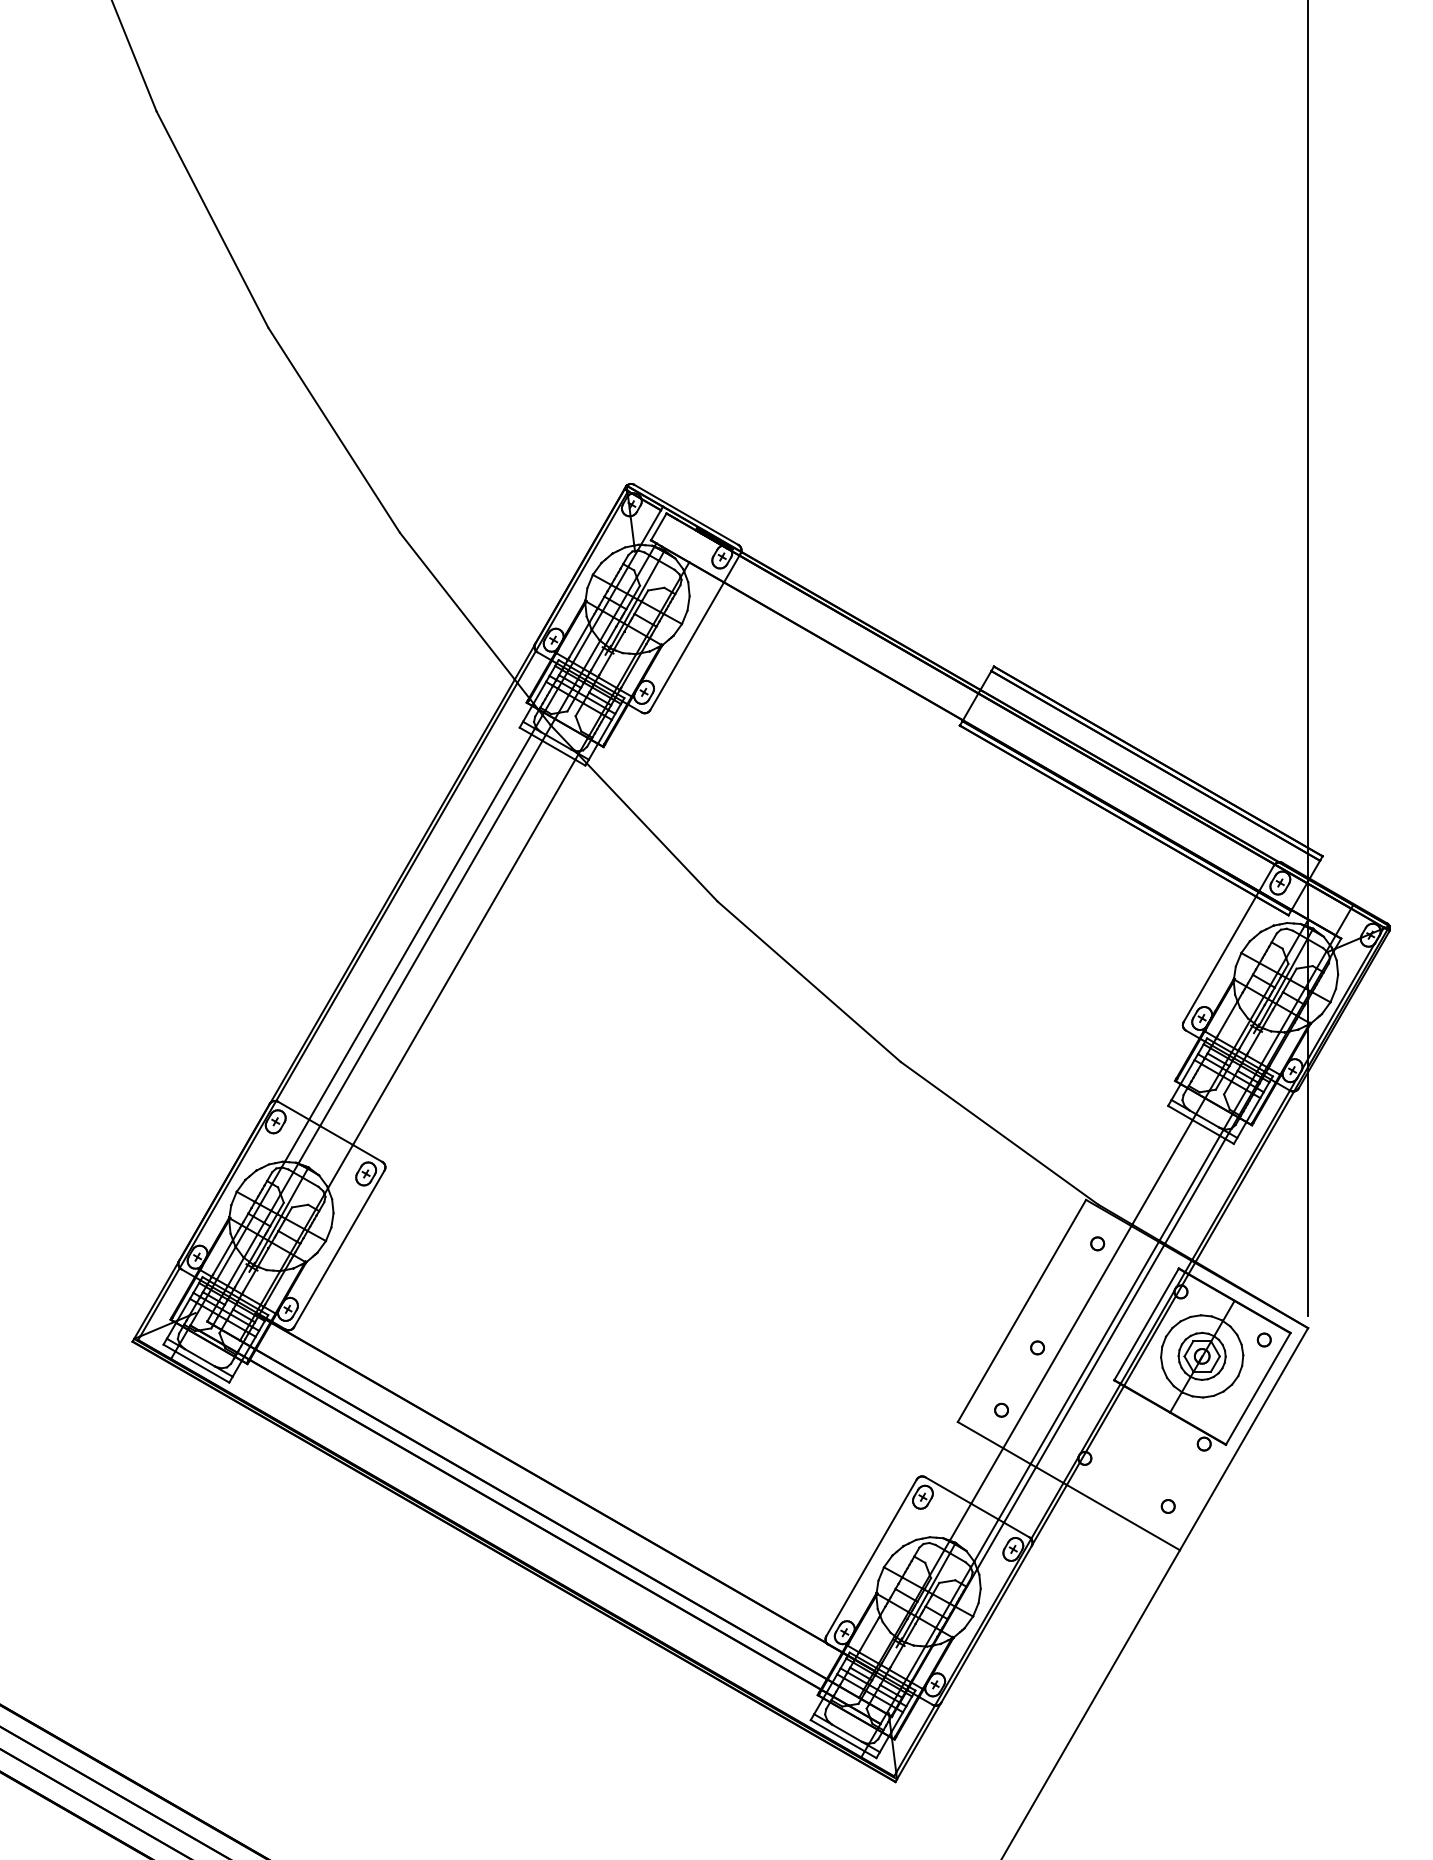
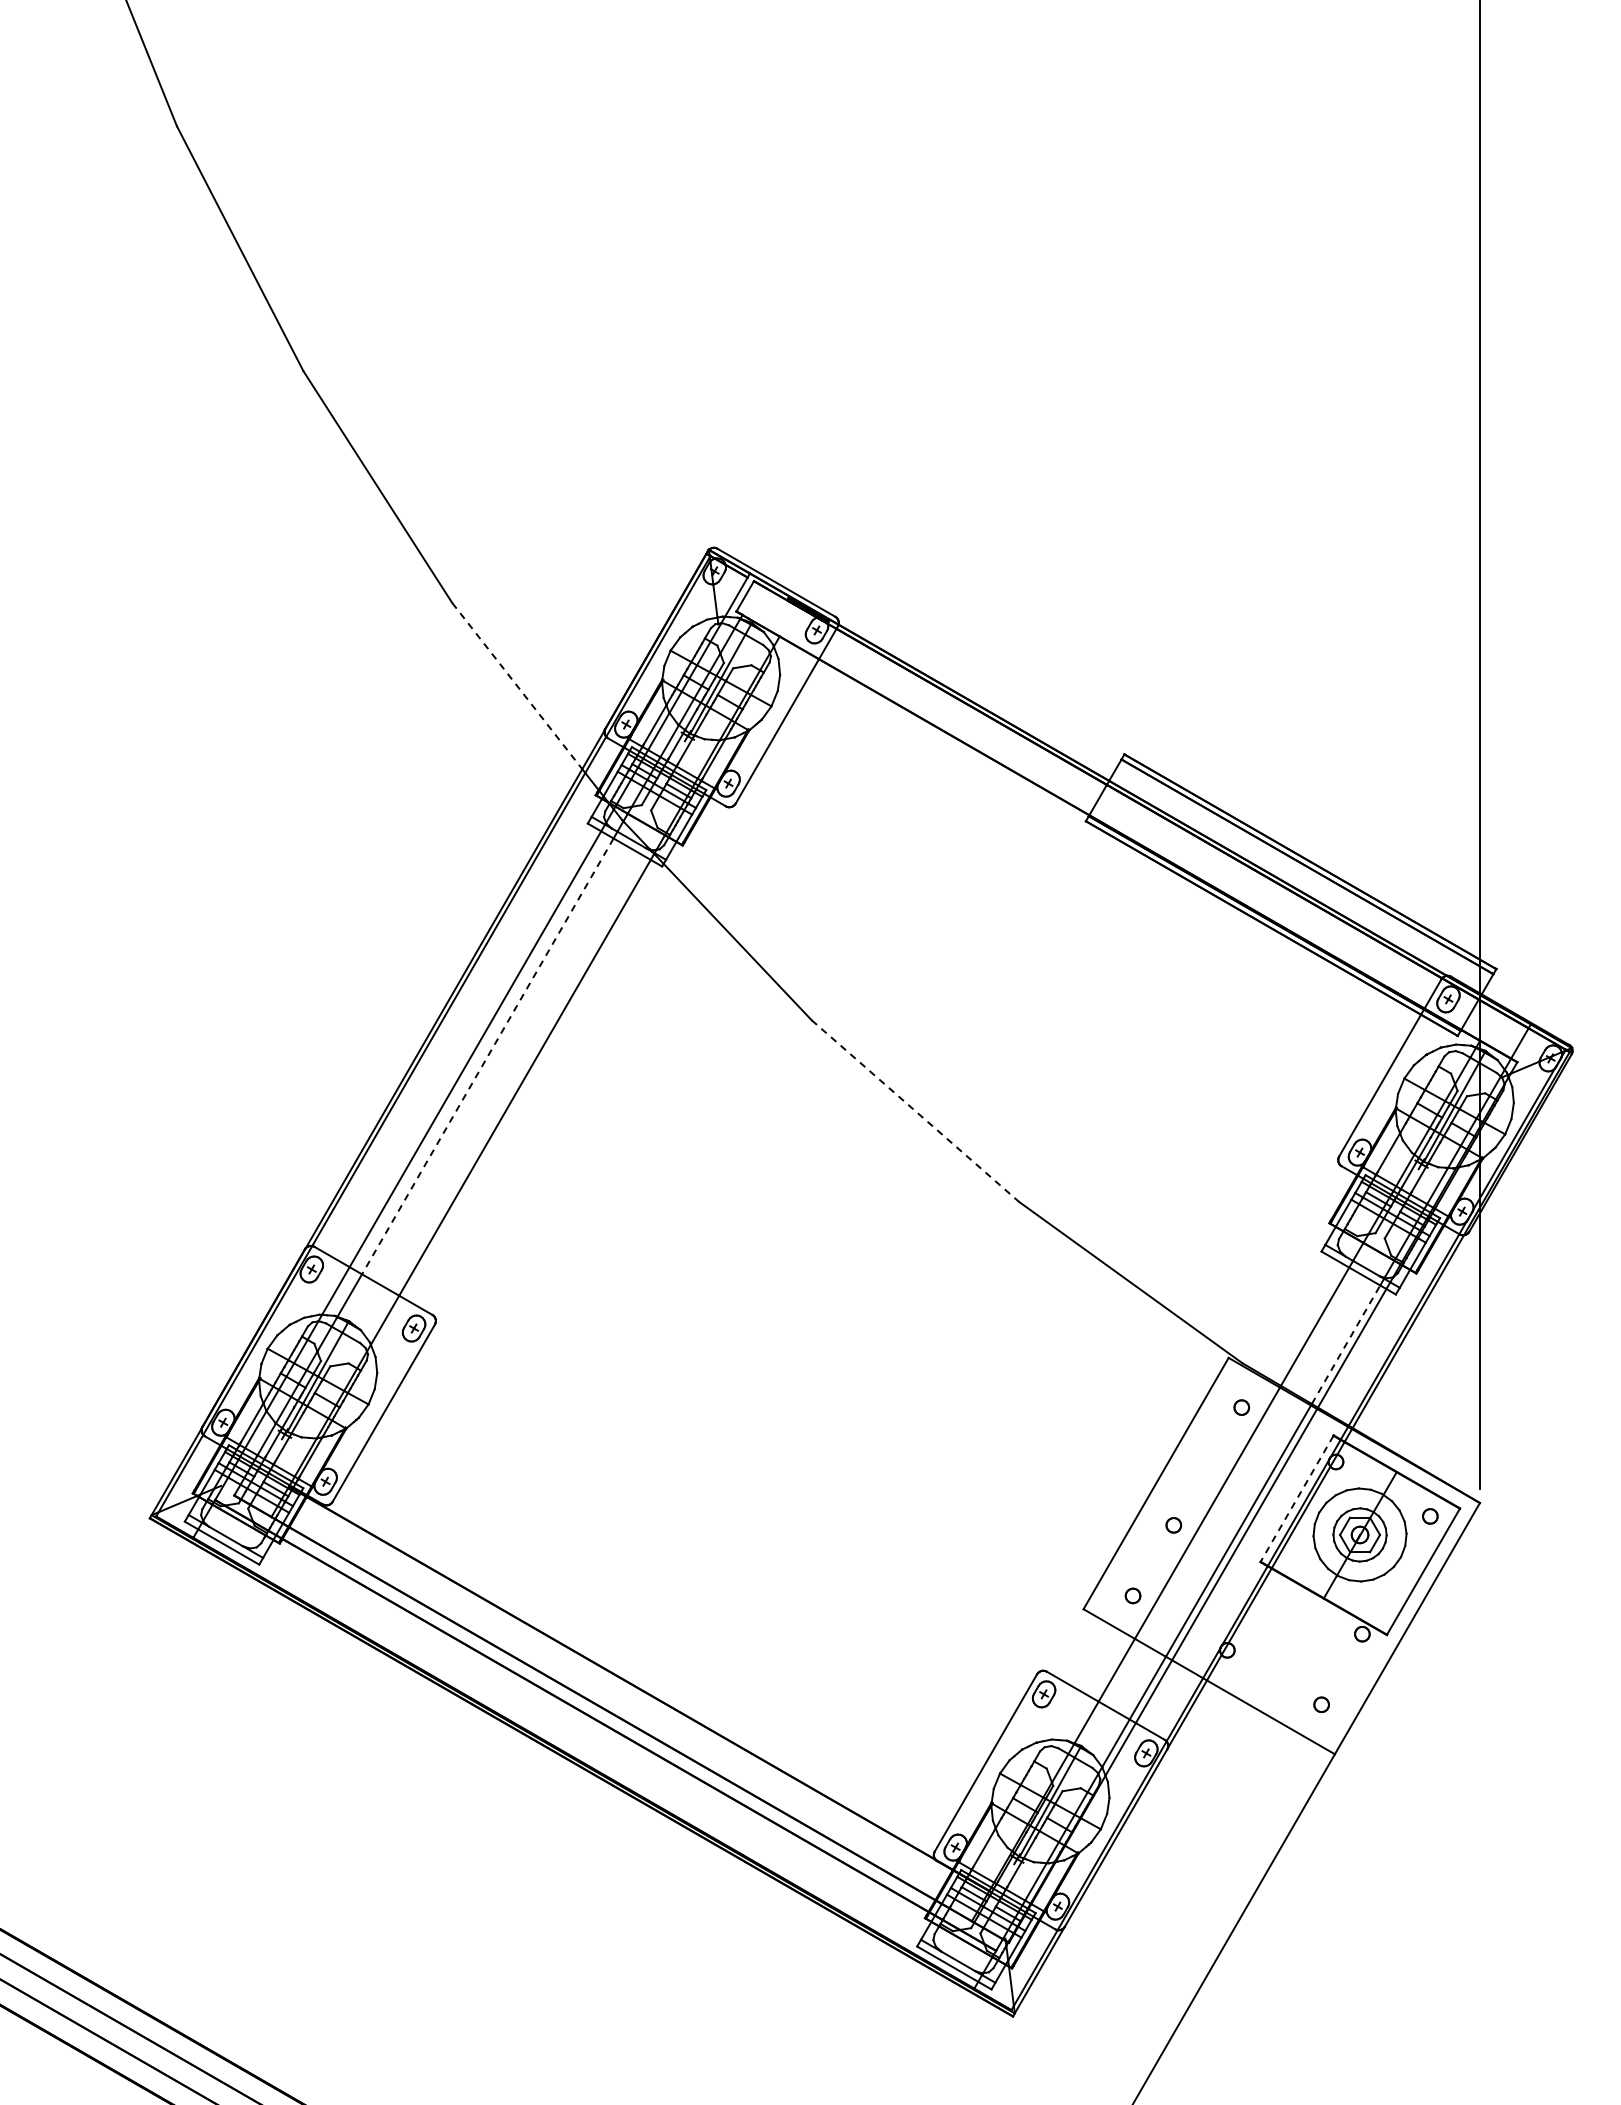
line: (457, 606) -> (517, 686), solid -> dashed
line: (431, 933) -> (487, 1056), solid -> dashed
line: (809, 982) -> (915, 1111), solid -> dashed
line: (1190, 1188) -> (1346, 1344), solid -> dashed
line: (1146, 1324) -> (1297, 1498), solid -> dashed

